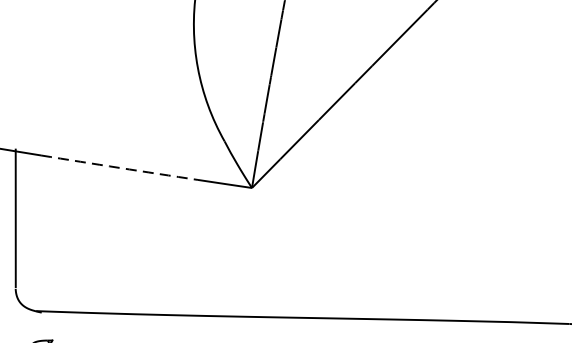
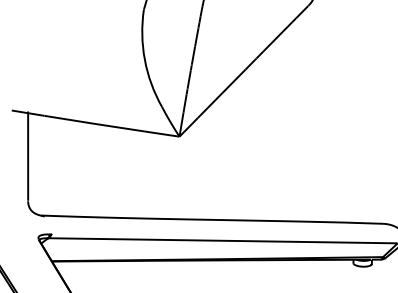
arc: (119, 167) -> (94, 123), dashed -> solid

